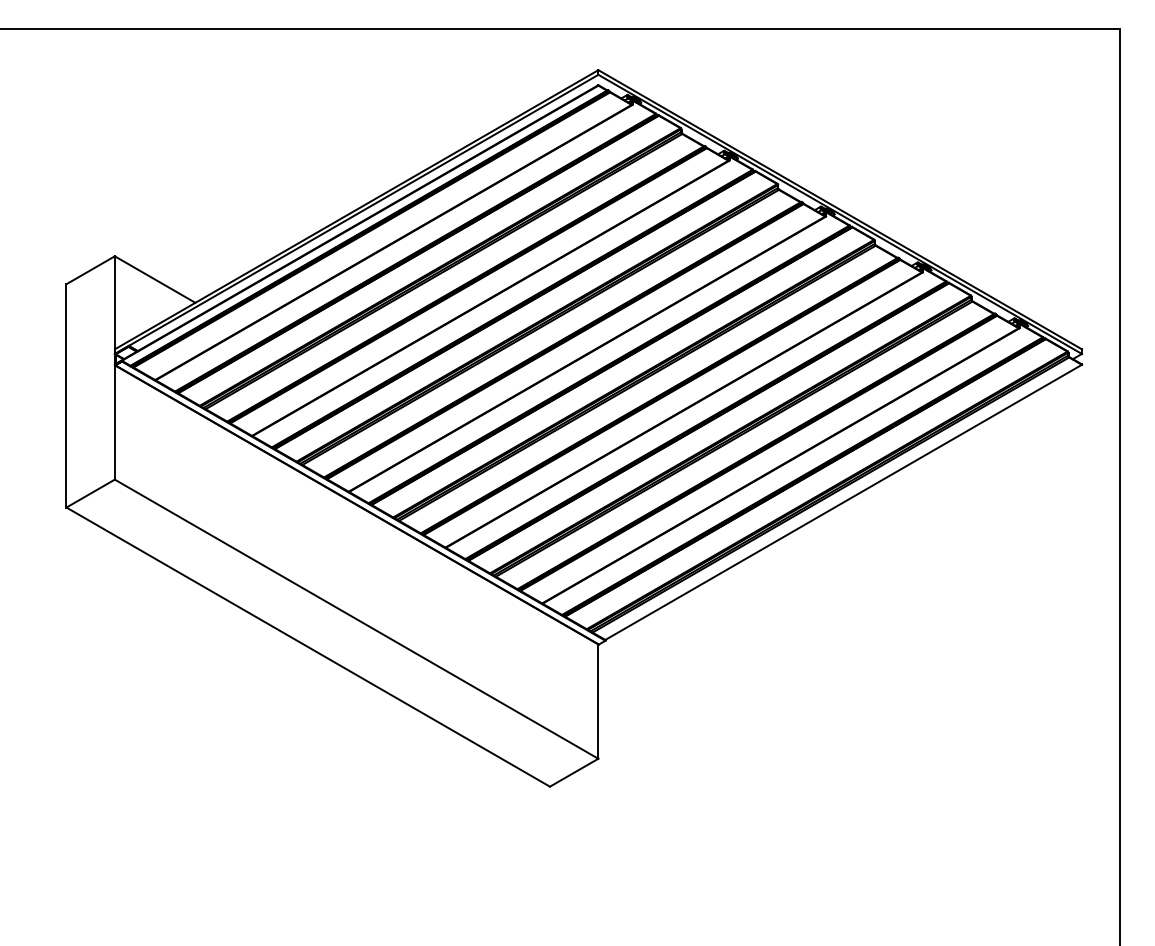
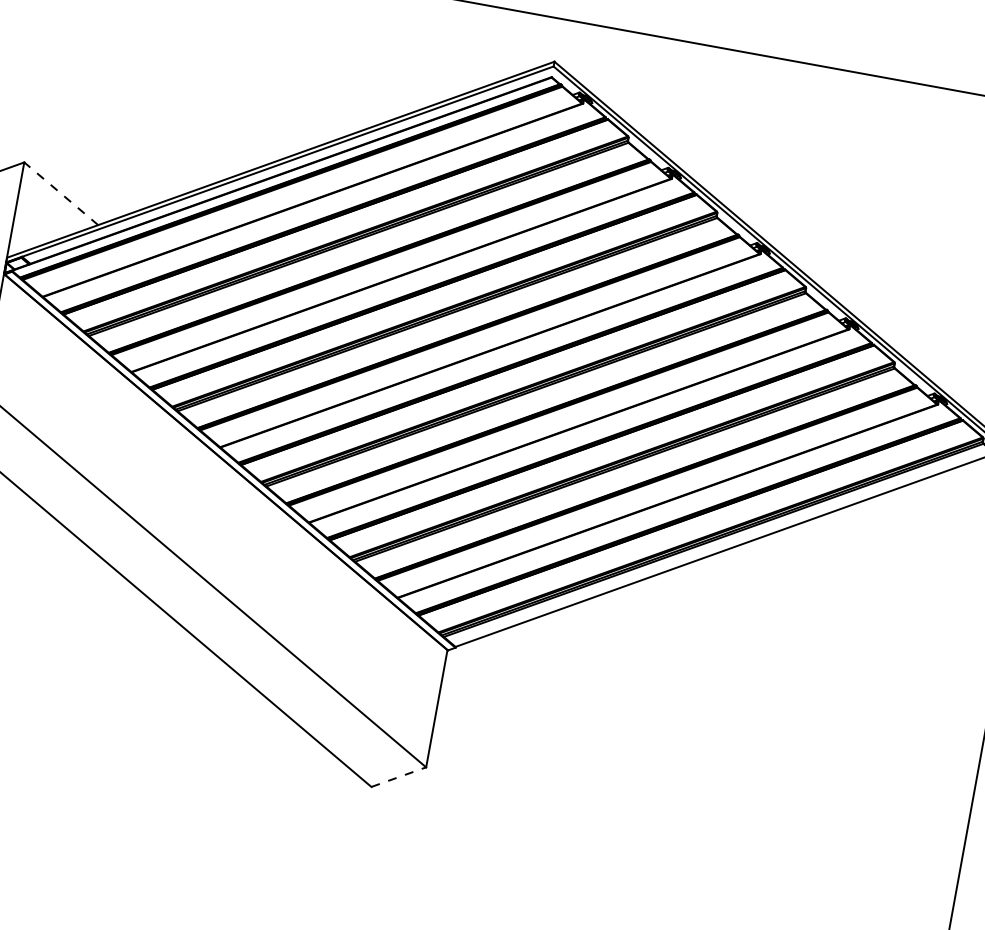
line: (155, 279) -> (61, 193), solid -> dashed
line: (574, 772) -> (399, 776), solid -> dashed

